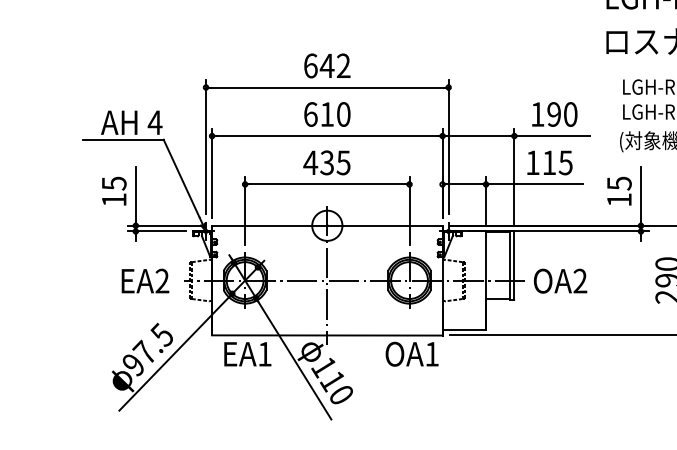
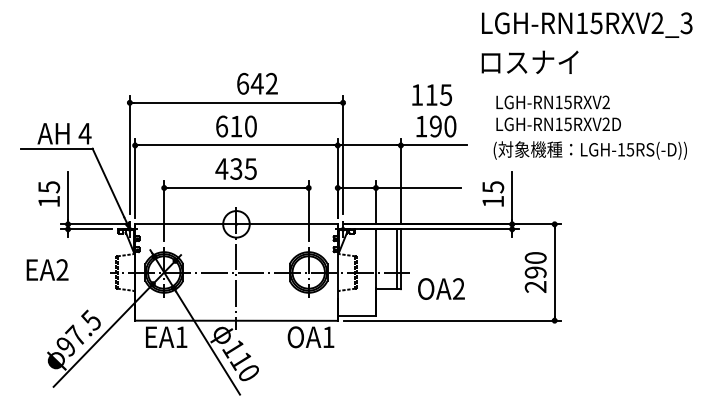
text: (327, 65) -> (257, 83), moved
text: (549, 162) -> (431, 94), moved
text: (145, 280) -> (47, 269), moved
text: (560, 280) -> (441, 288), moved

